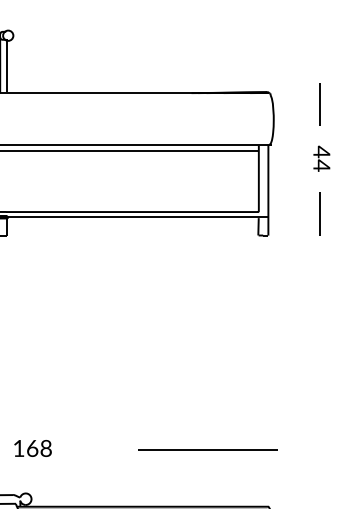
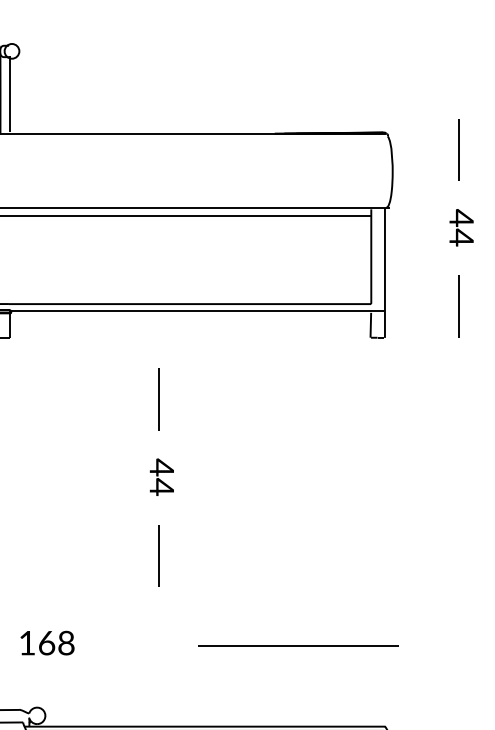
part: (112, 333) -> (161, 478), added

